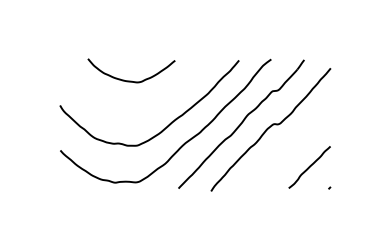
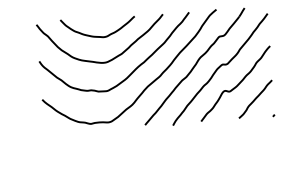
curve: (129, 110) -> (98, 61), added
curve: (289, 148) -> (237, 84), added

